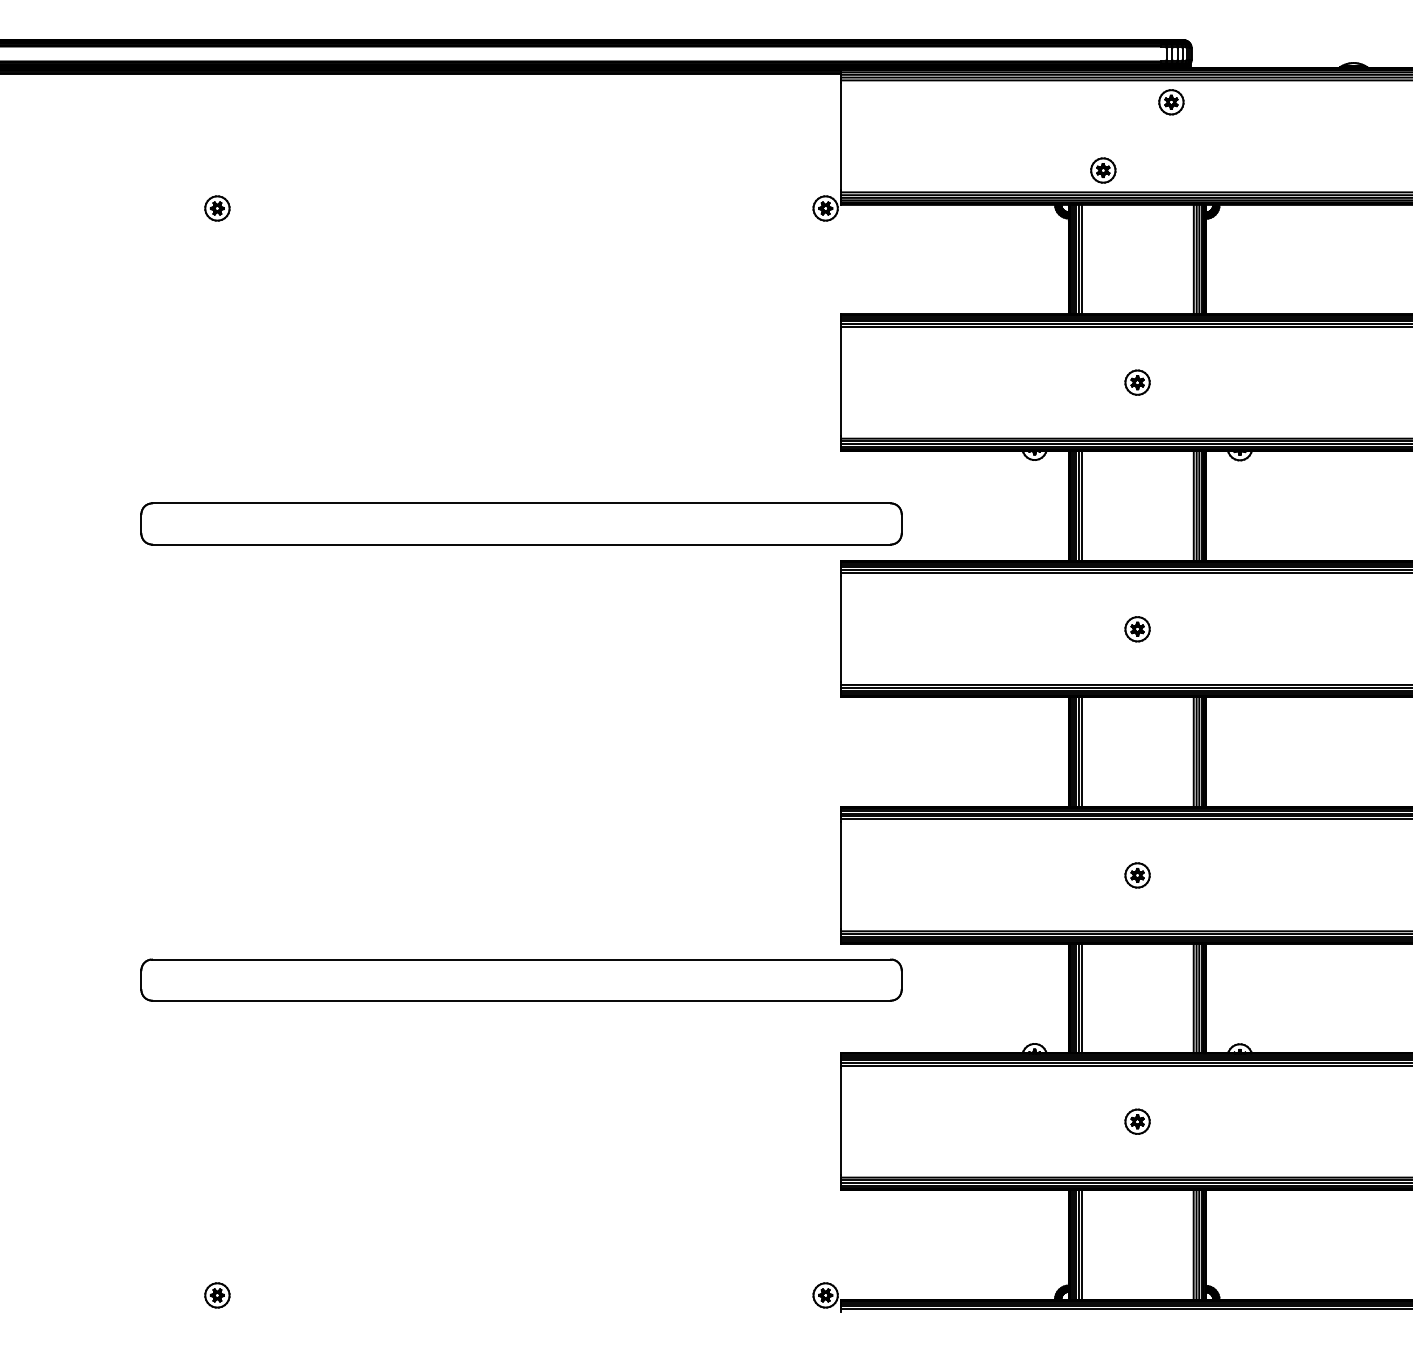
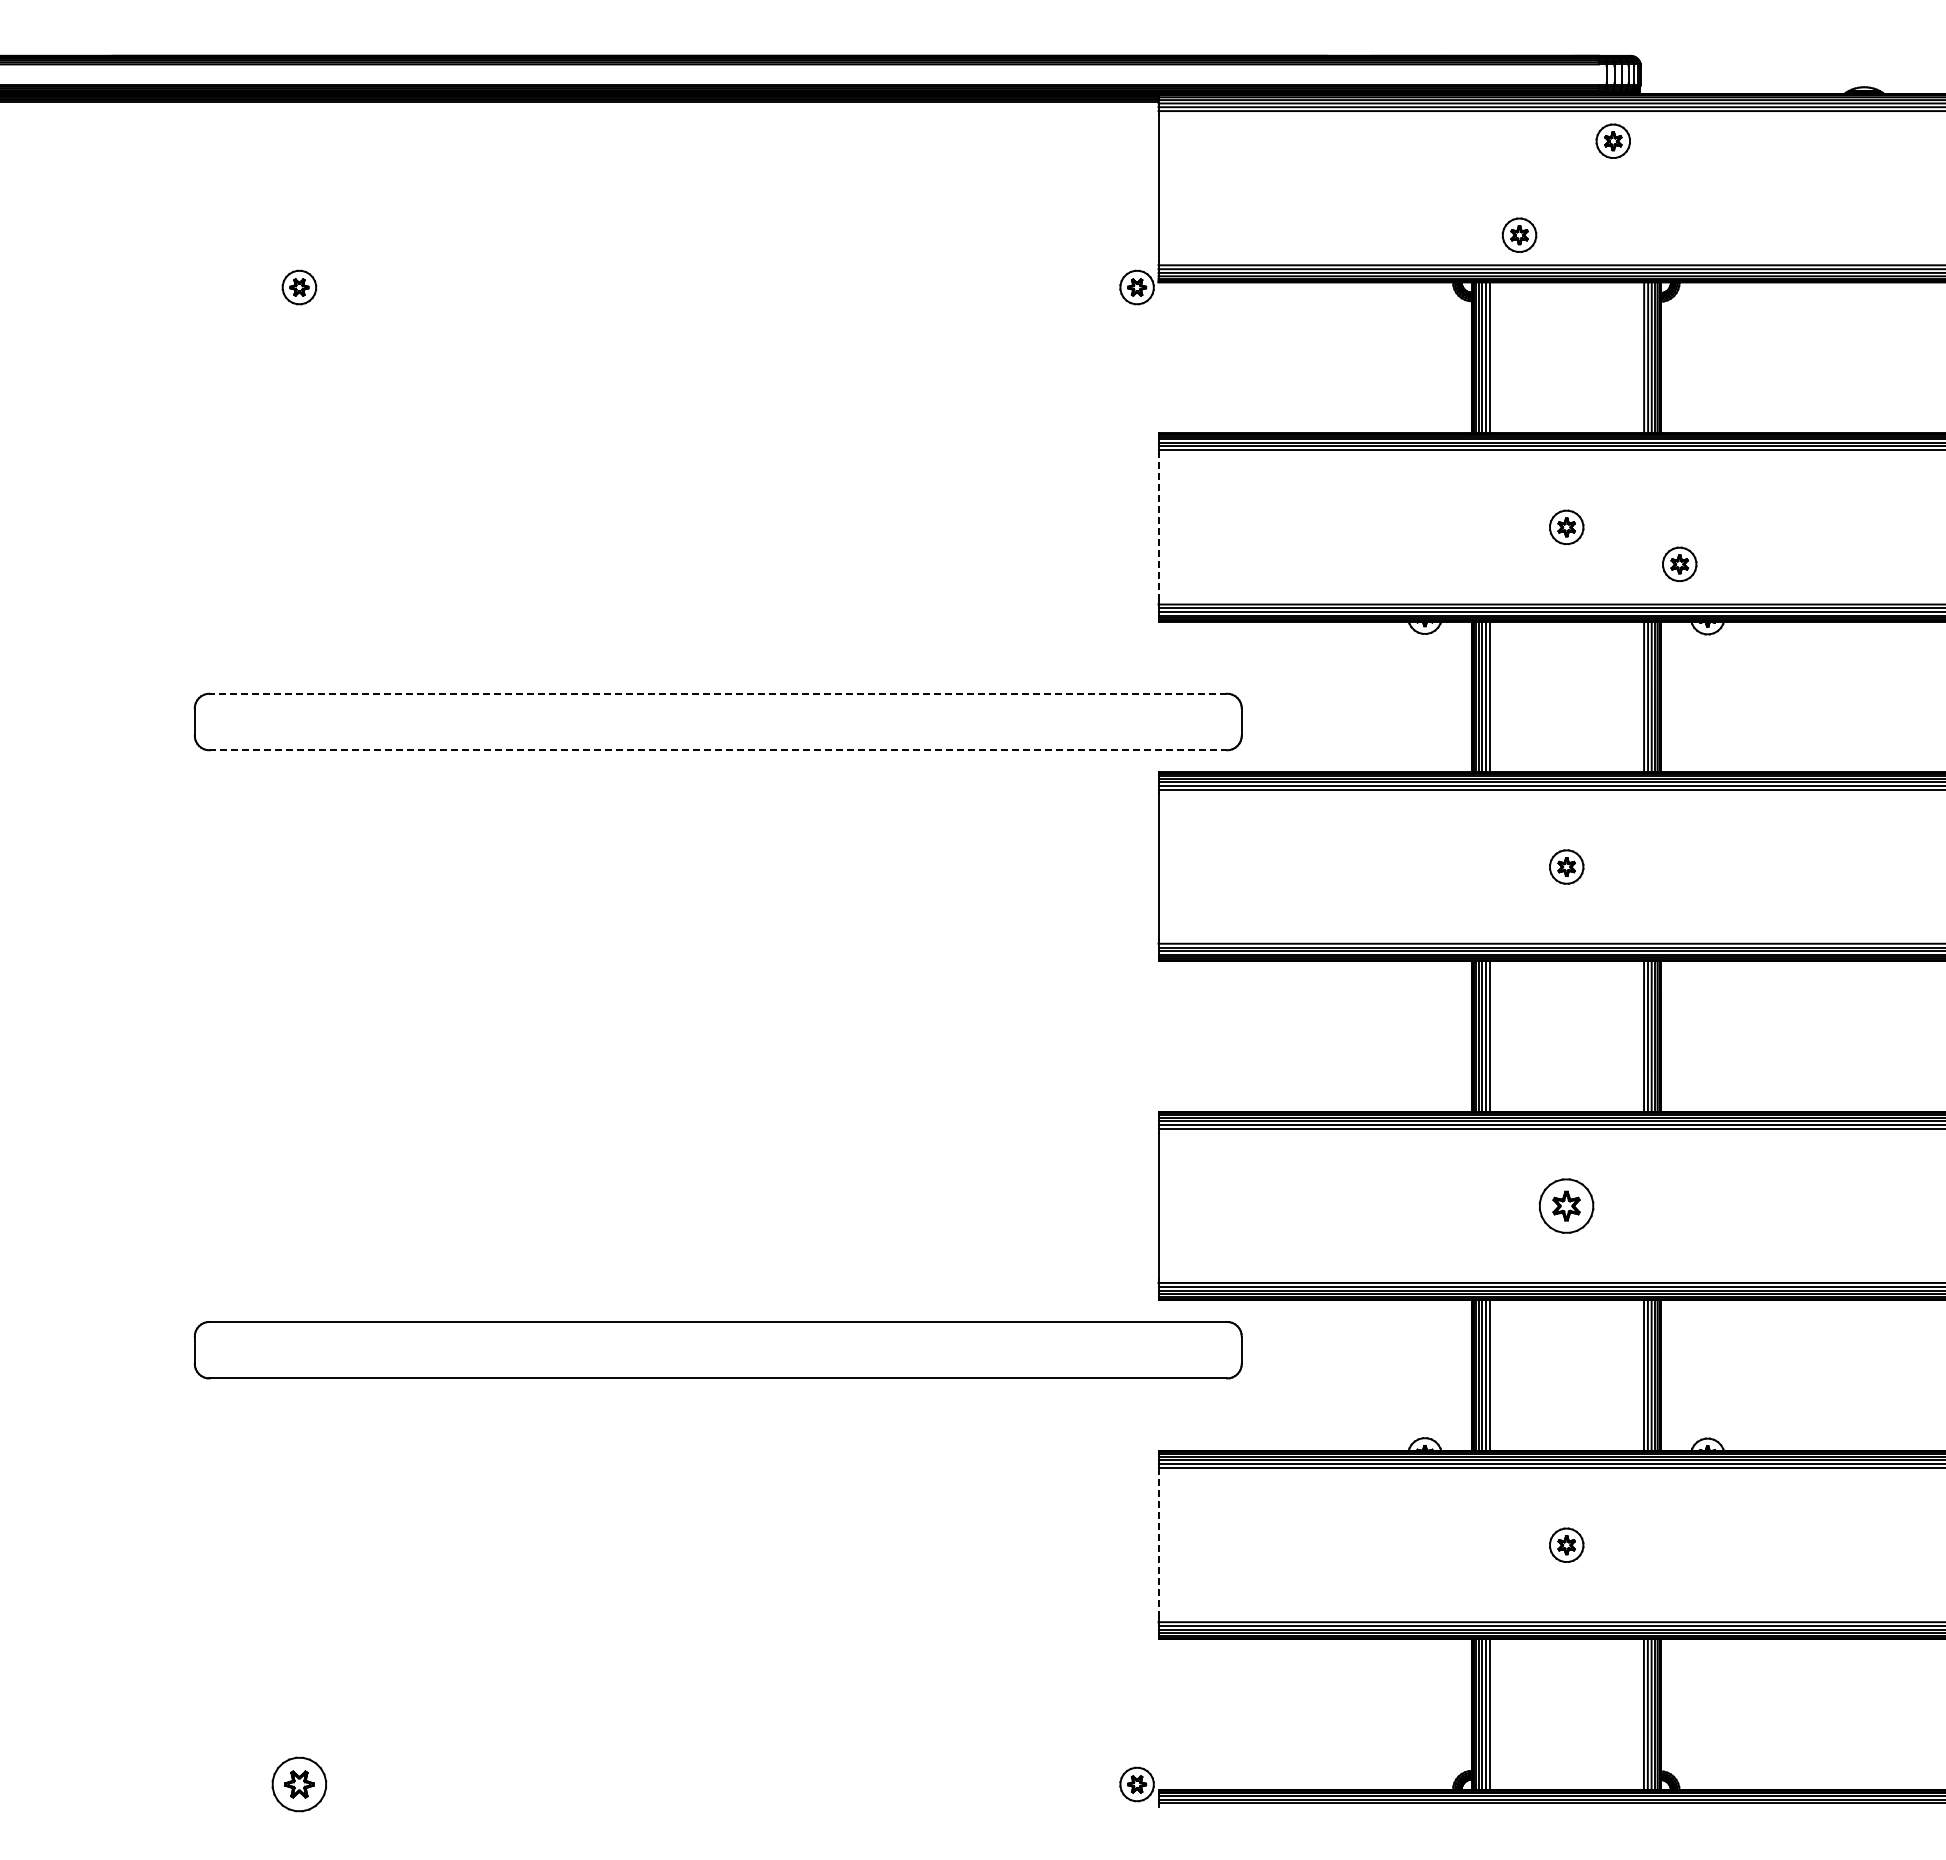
line: (841, 382) -> (1158, 526), solid -> dashed
part: (1219, 409) -> (1679, 564), added
line: (521, 503) -> (718, 693), solid -> dashed
line: (521, 544) -> (718, 750), solid -> dashed
part: (1137, 875) -> (1566, 1205), size x1.6
line: (841, 1121) -> (1158, 1544), solid -> dashed
part: (217, 1295) -> (299, 1784), size x1.6

